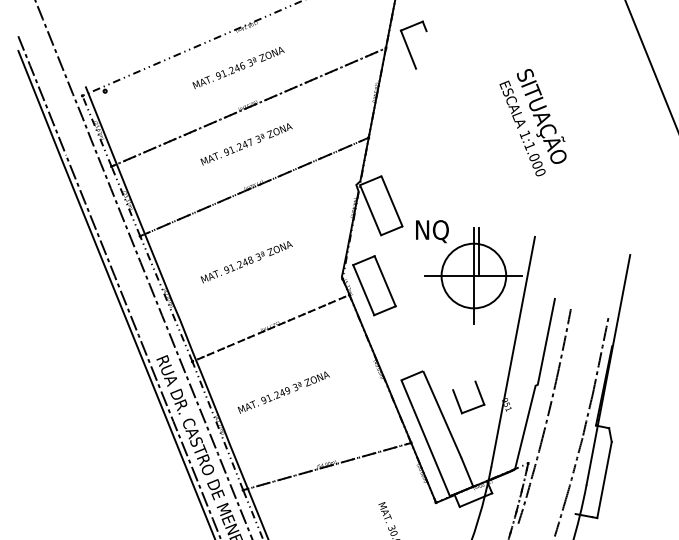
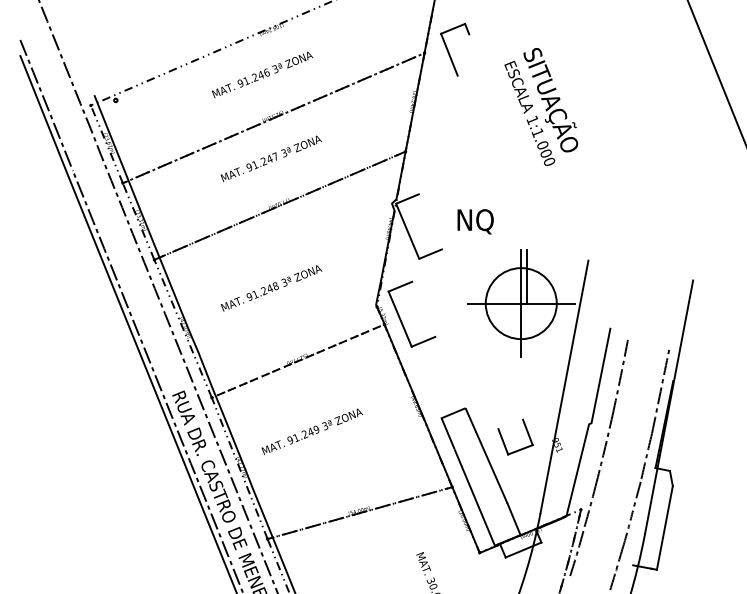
text: (533, 122) -> (541, 106), moved
line: (391, 201) -> (430, 221), removed
text: (432, 231) -> (475, 221), moved
line: (384, 280) -> (423, 308), removed

